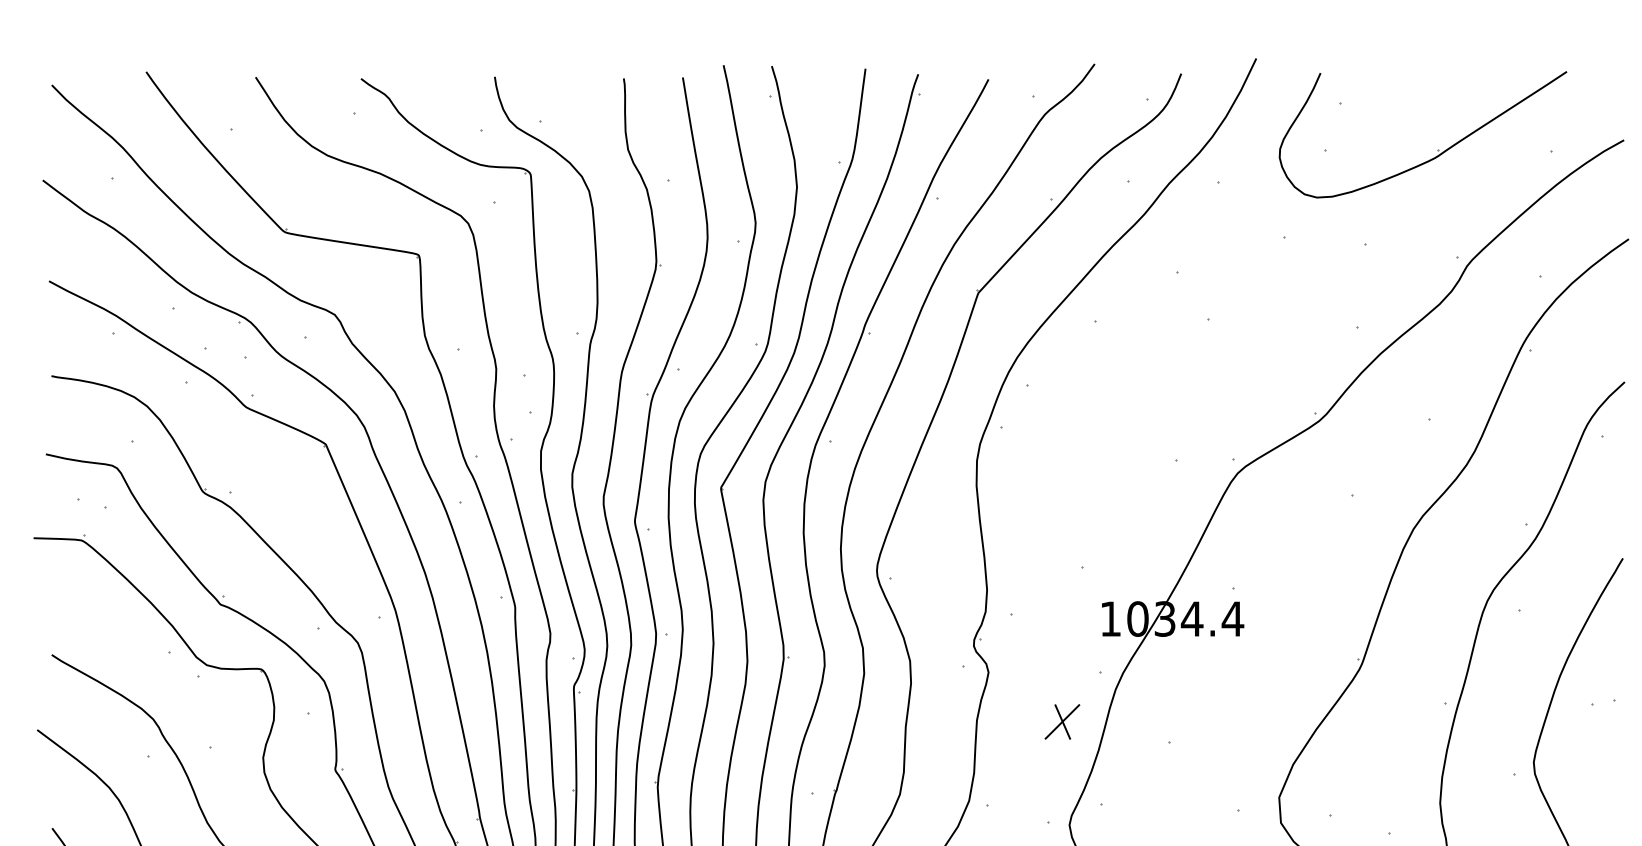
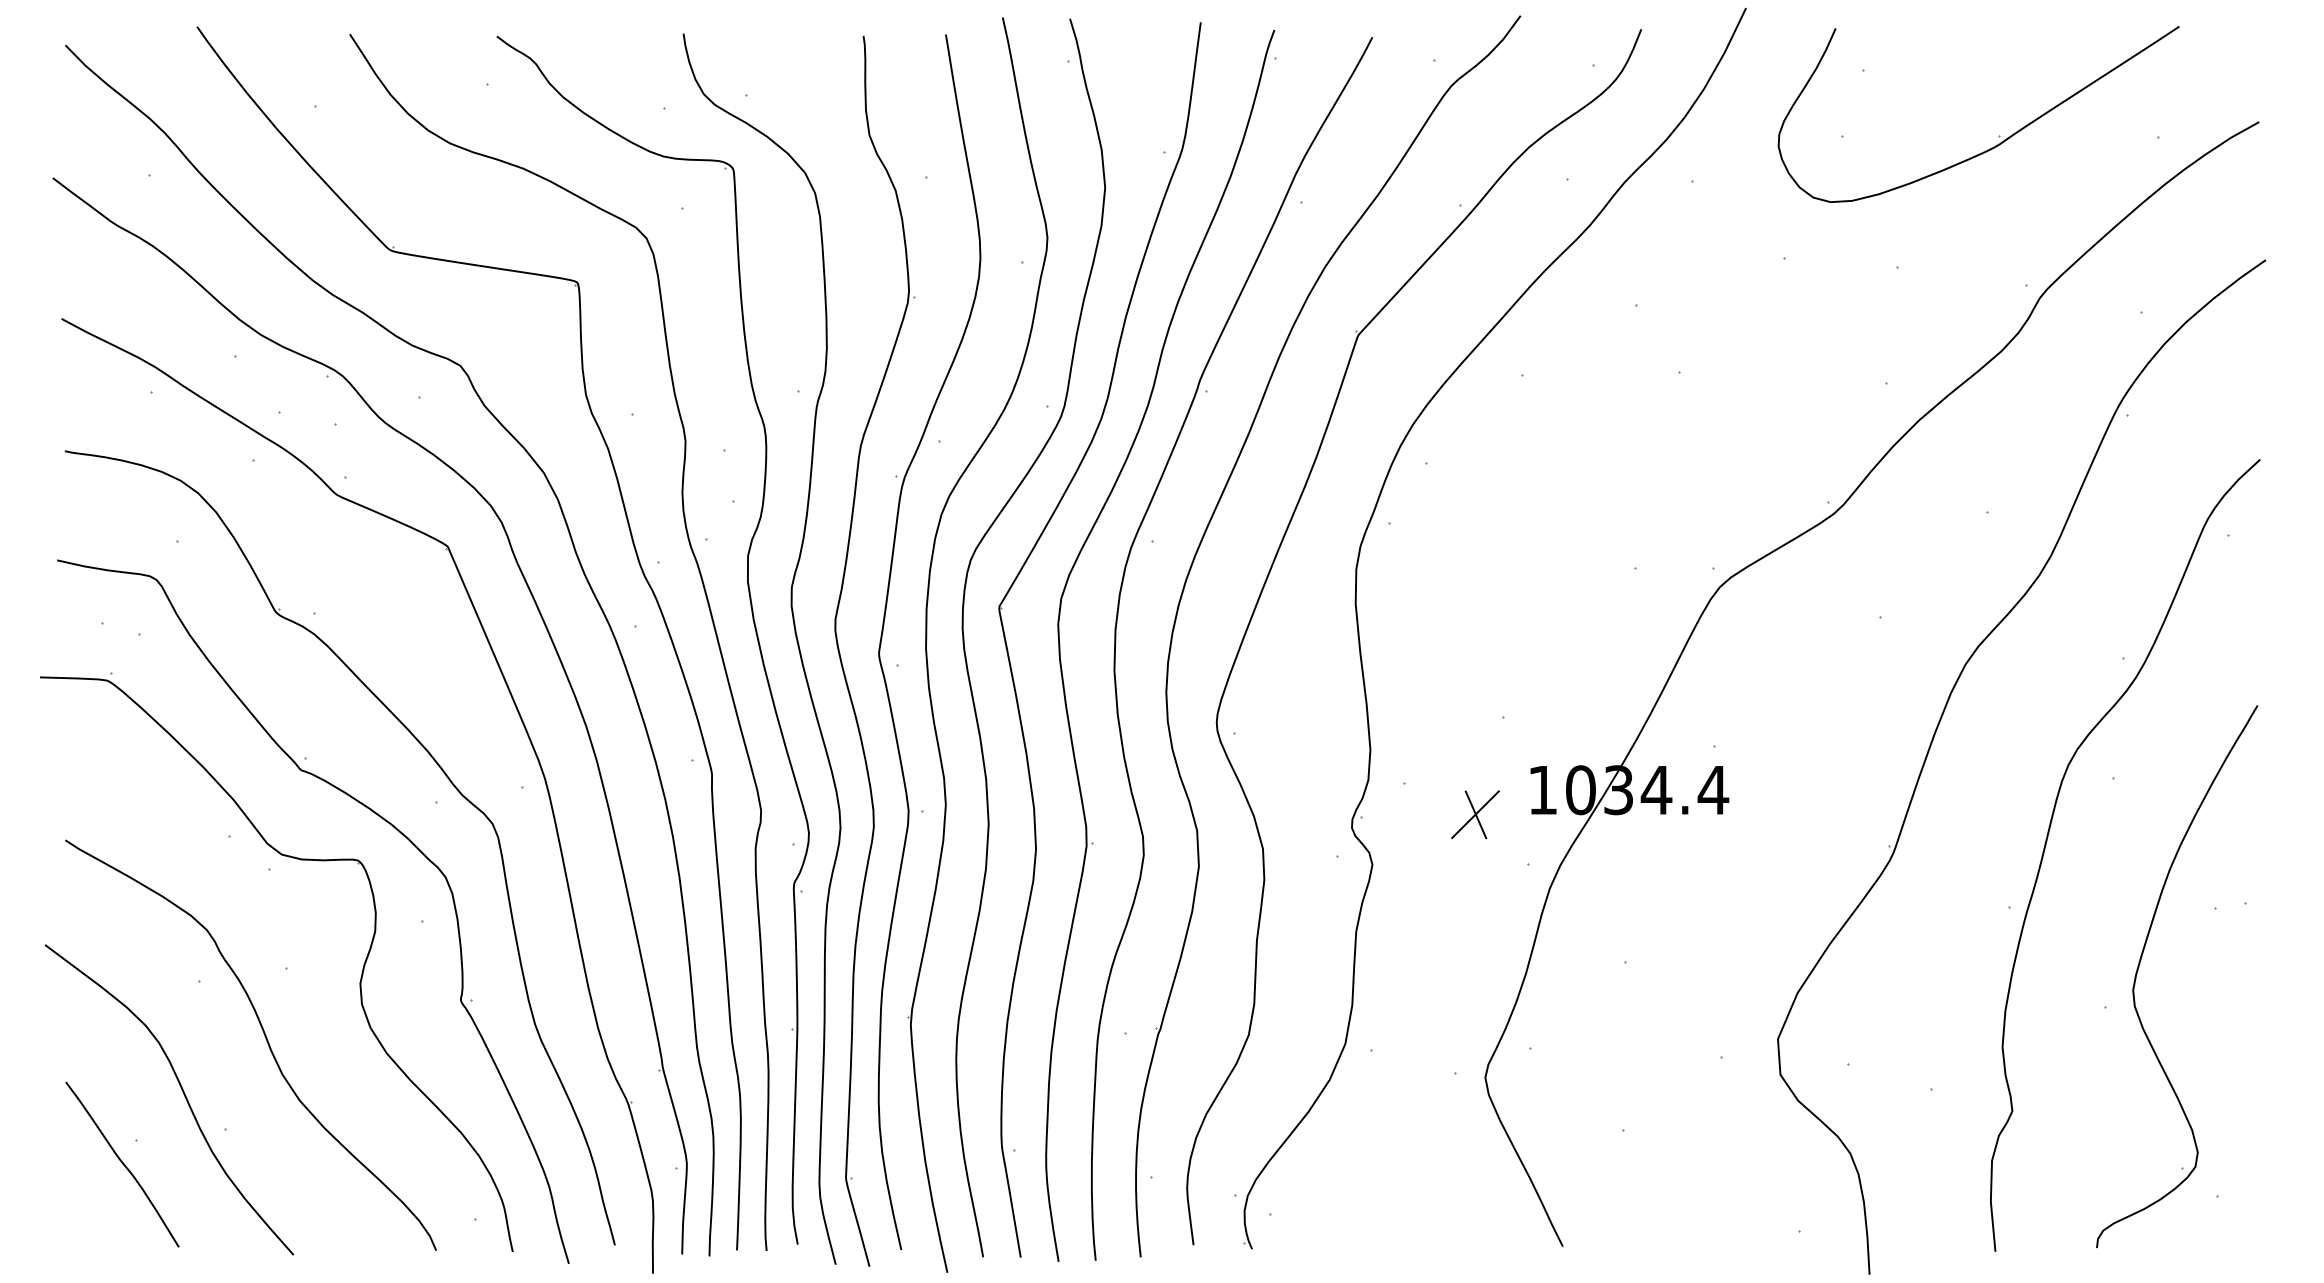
part: (1062, 721) -> (1475, 814), moved

